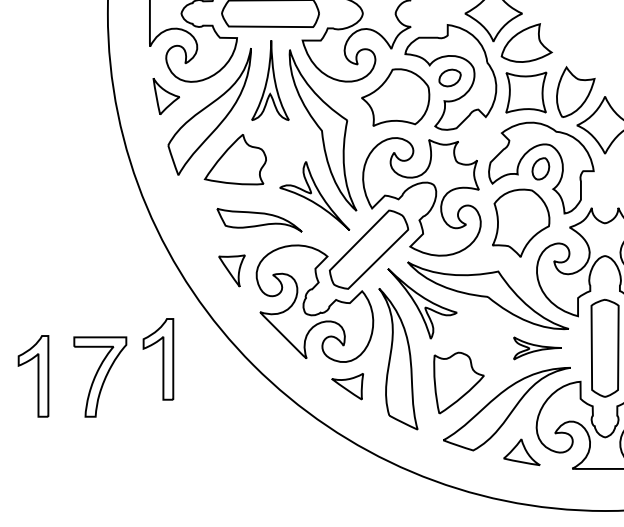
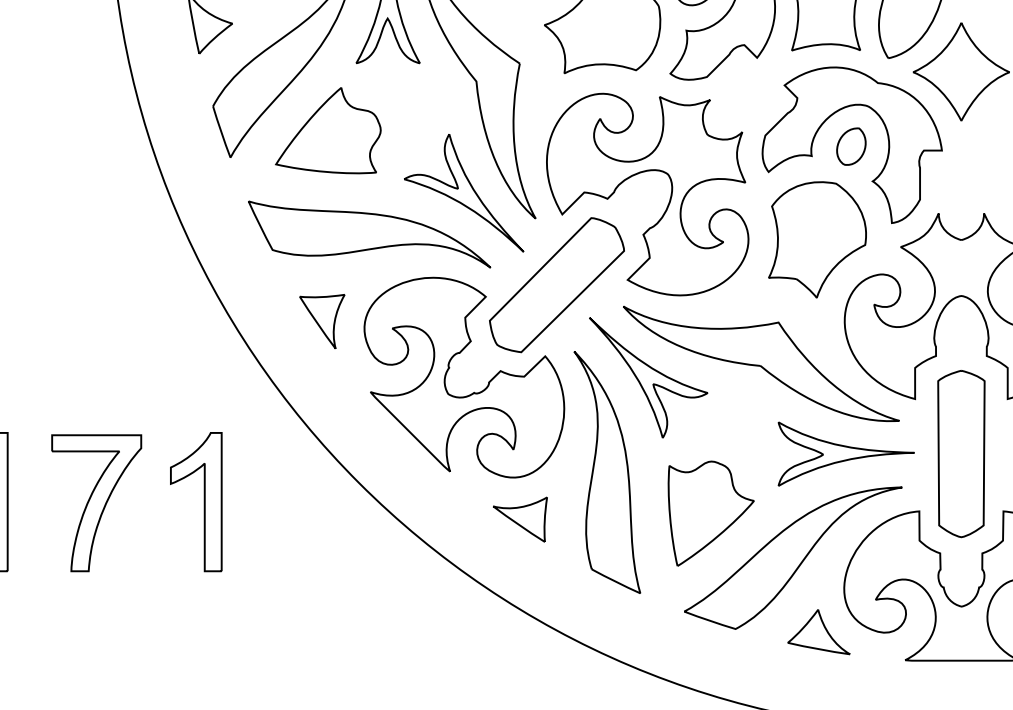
part: (259, 220) -> (369, 235), size x1.67
part: (537, 348) -> (845, 454), size x1.67
part: (158, 359) -> (196, 502), moved

